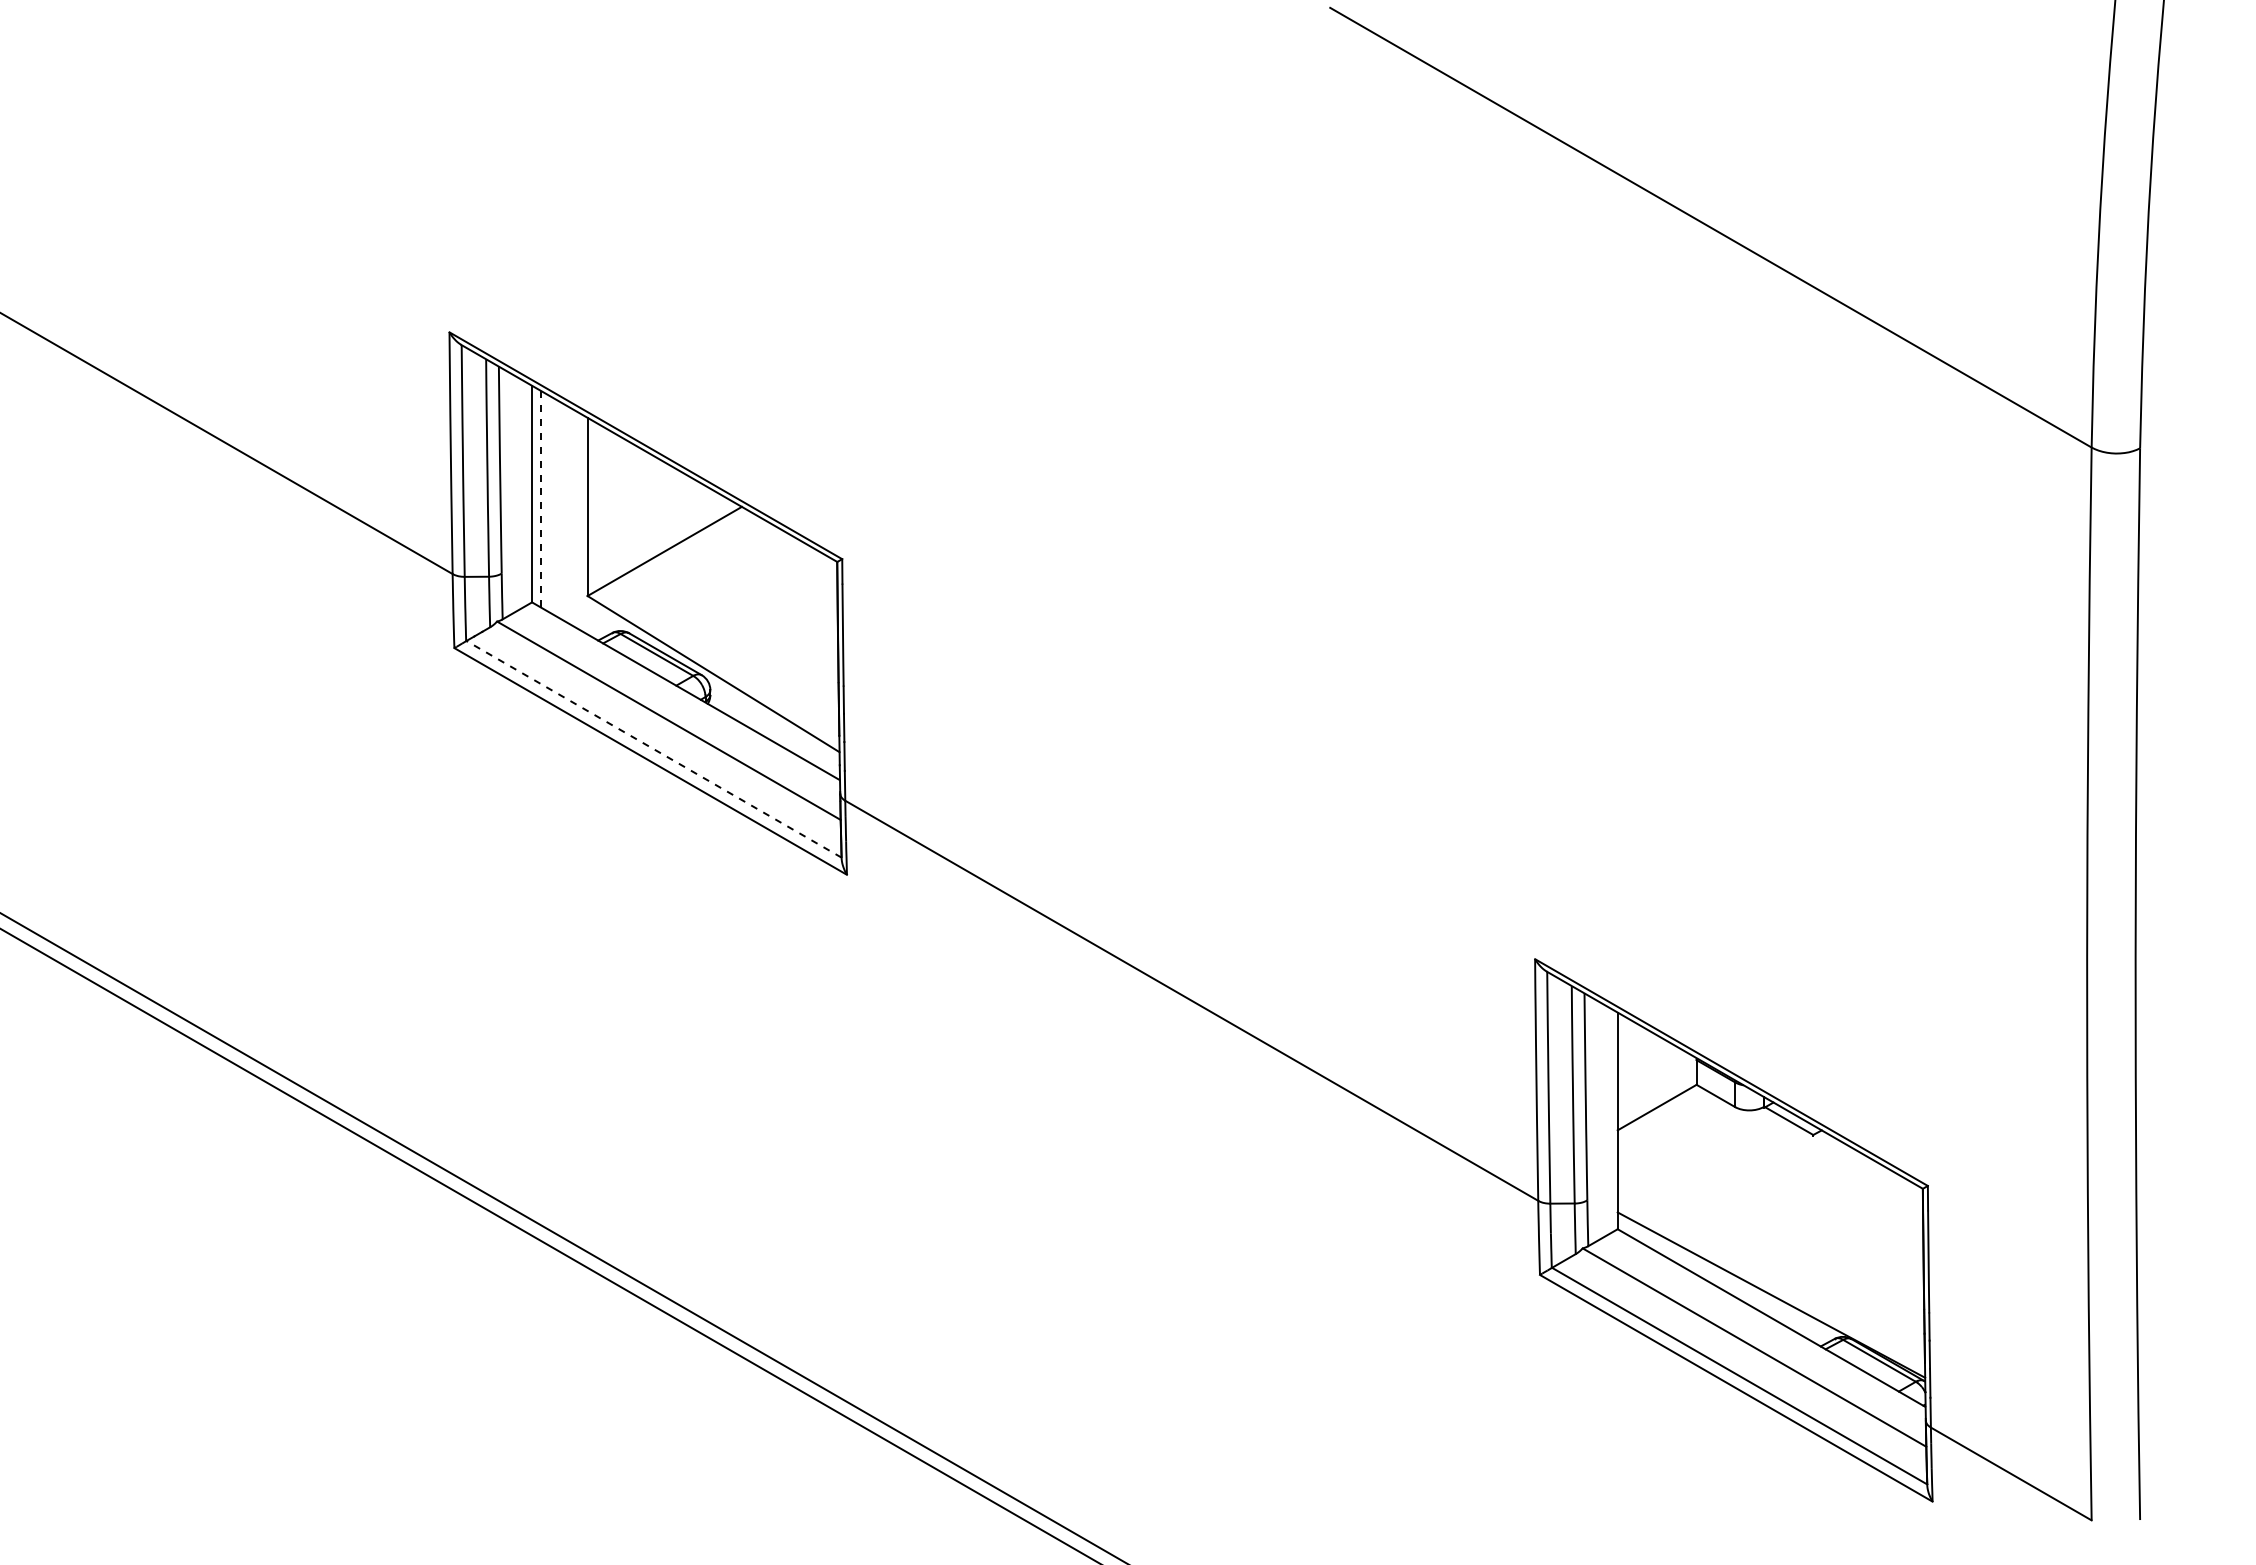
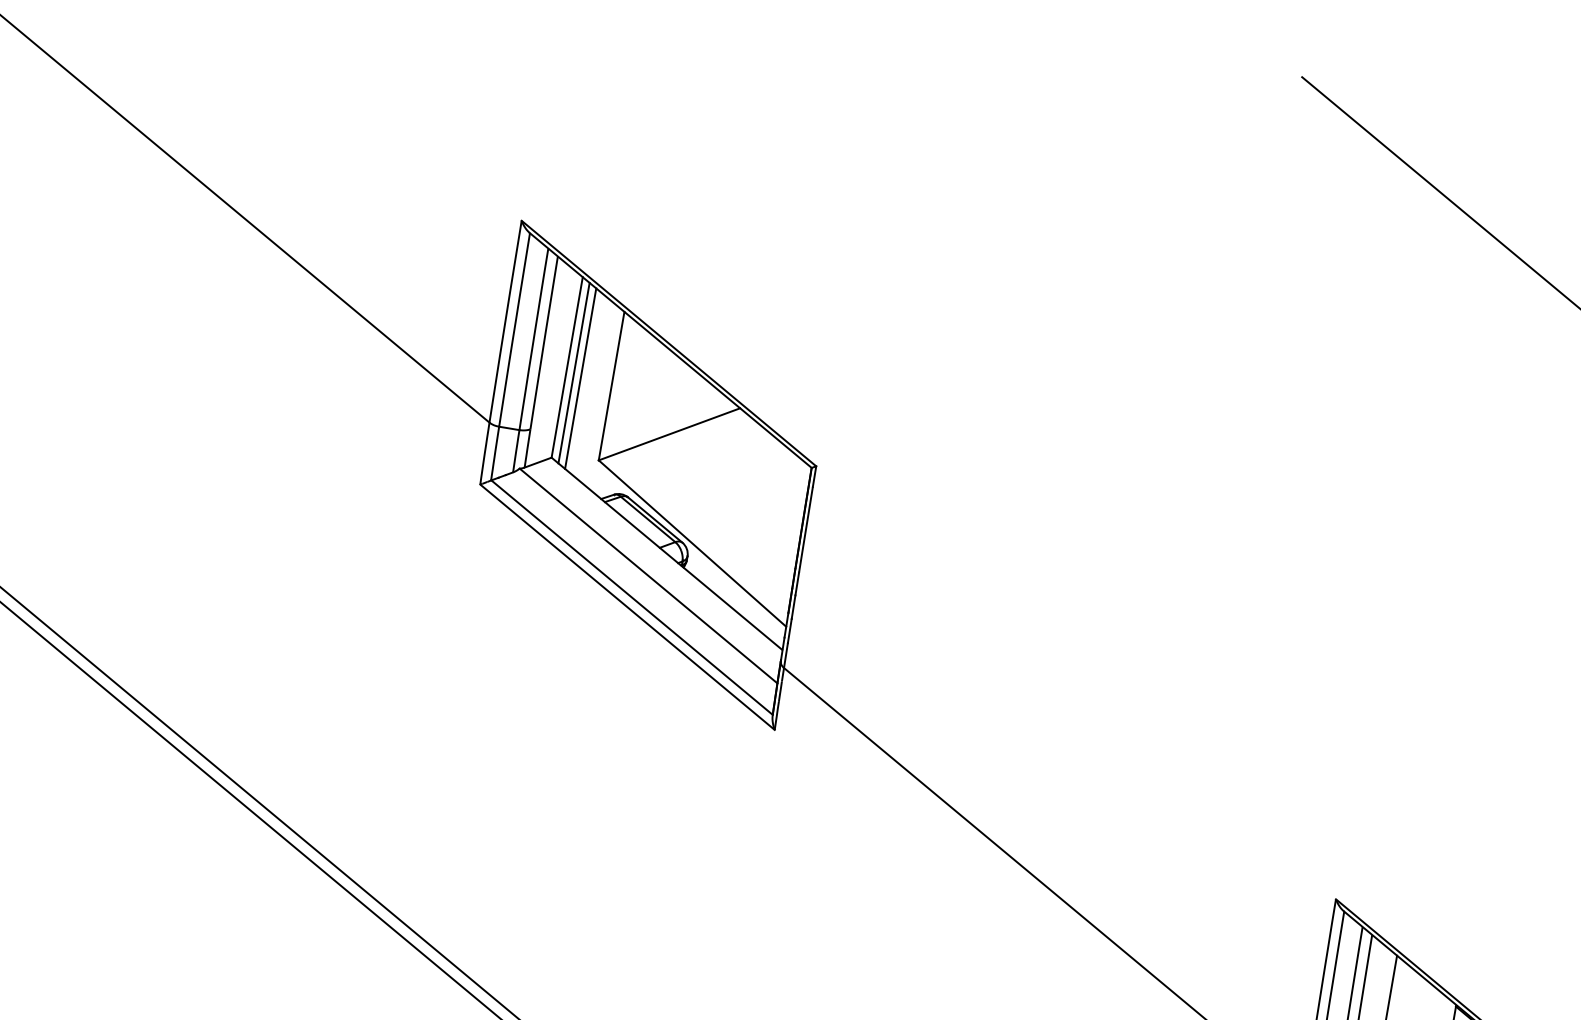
line: (541, 499) -> (574, 373), dashed -> solid
line: (550, 504) -> (581, 378), added
line: (654, 749) -> (632, 597), dashed -> solid

